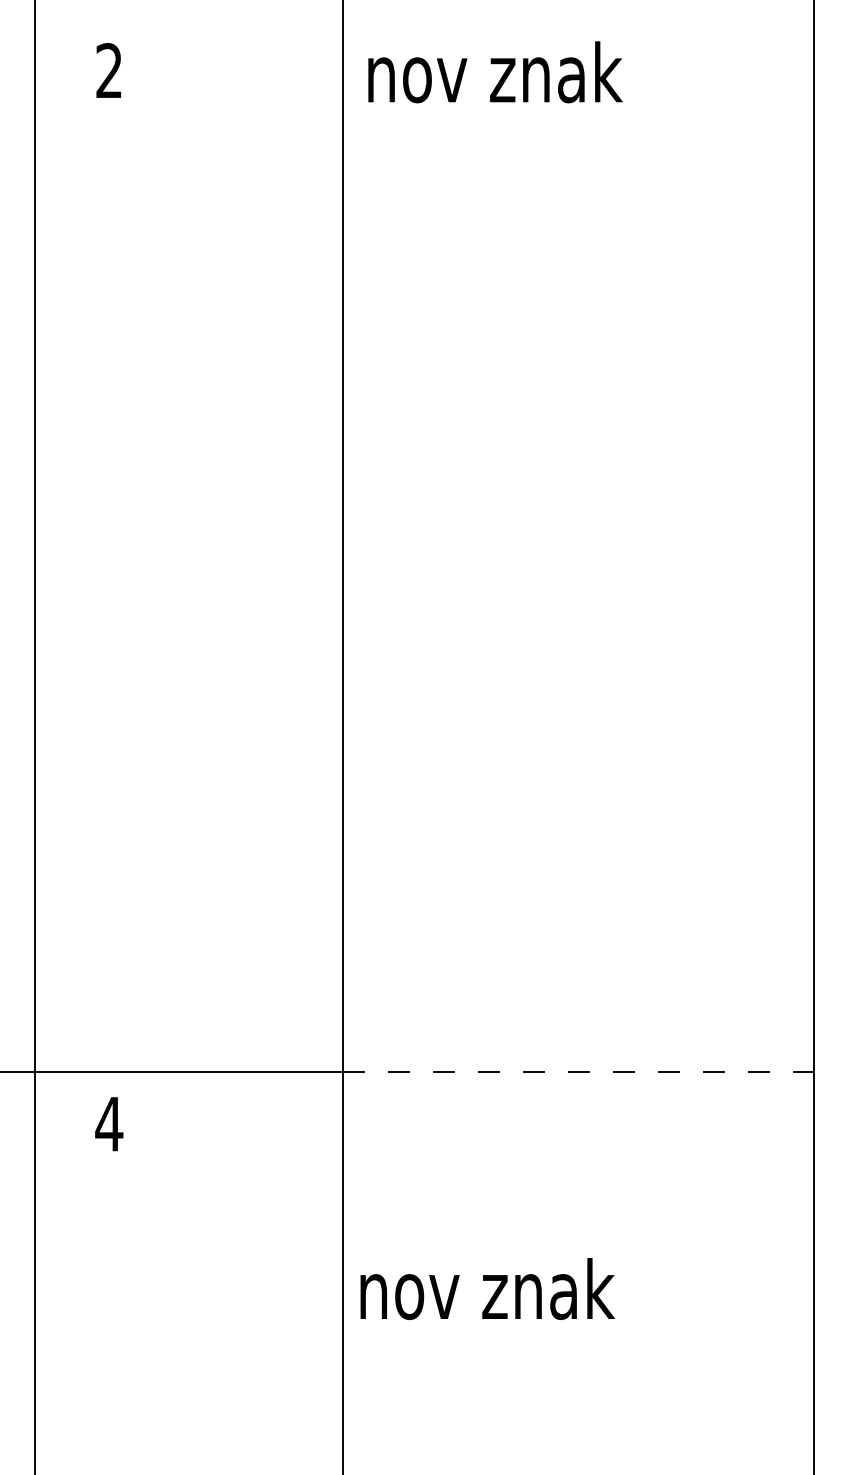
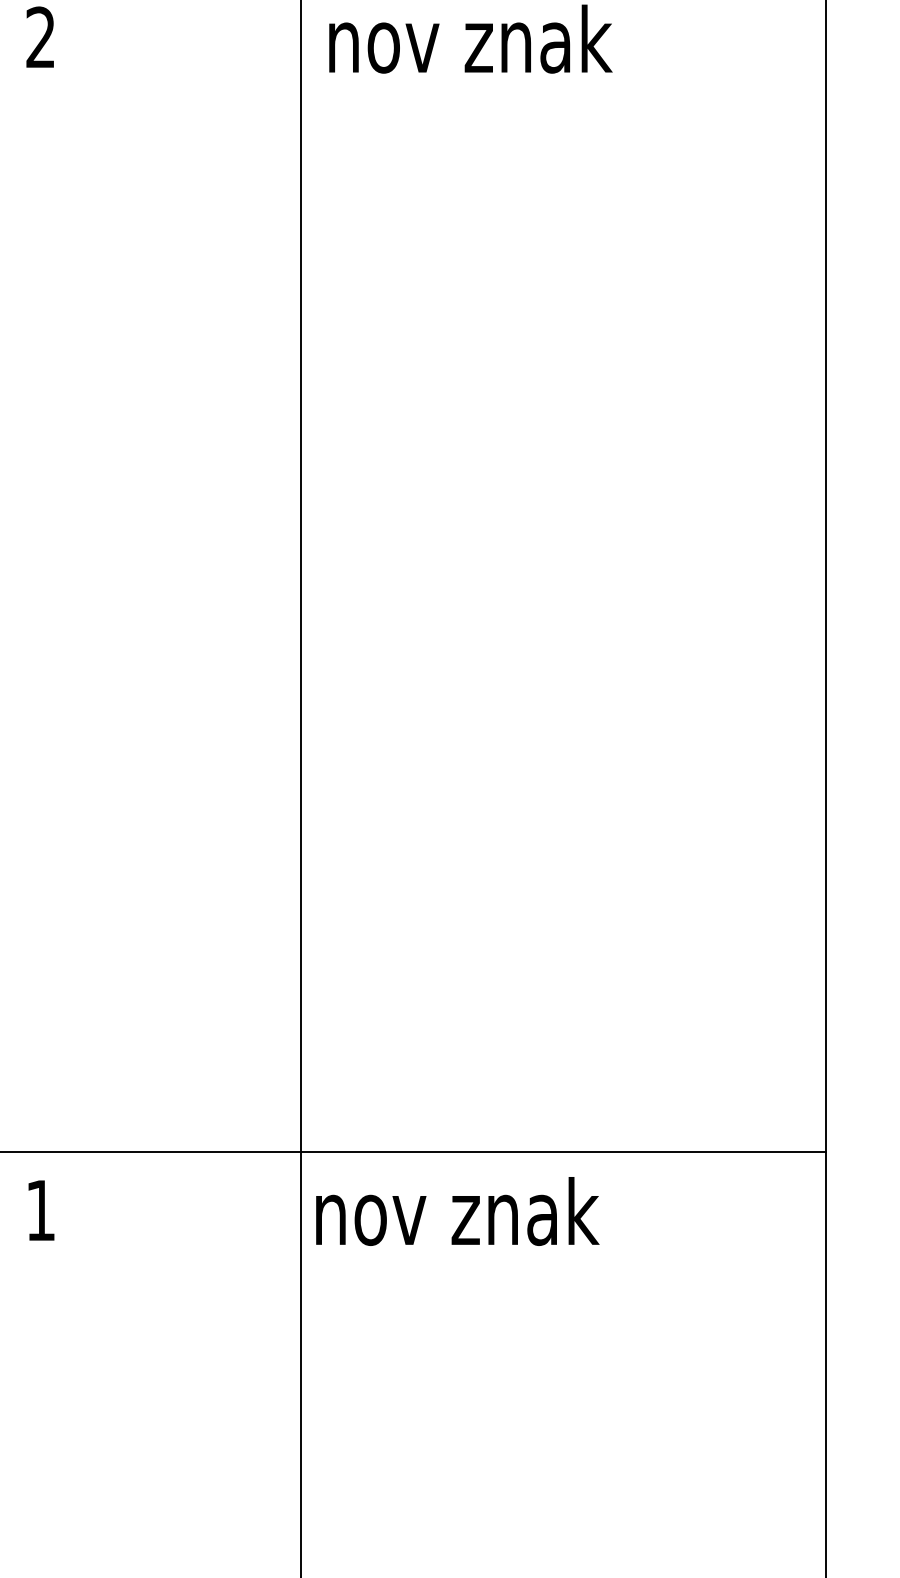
line: (578, 1071) -> (563, 1151), dashed -> solid
text: (109, 1124) -> (40, 1210), 4 -> 1
text: (487, 1288) -> (457, 1210), moved

